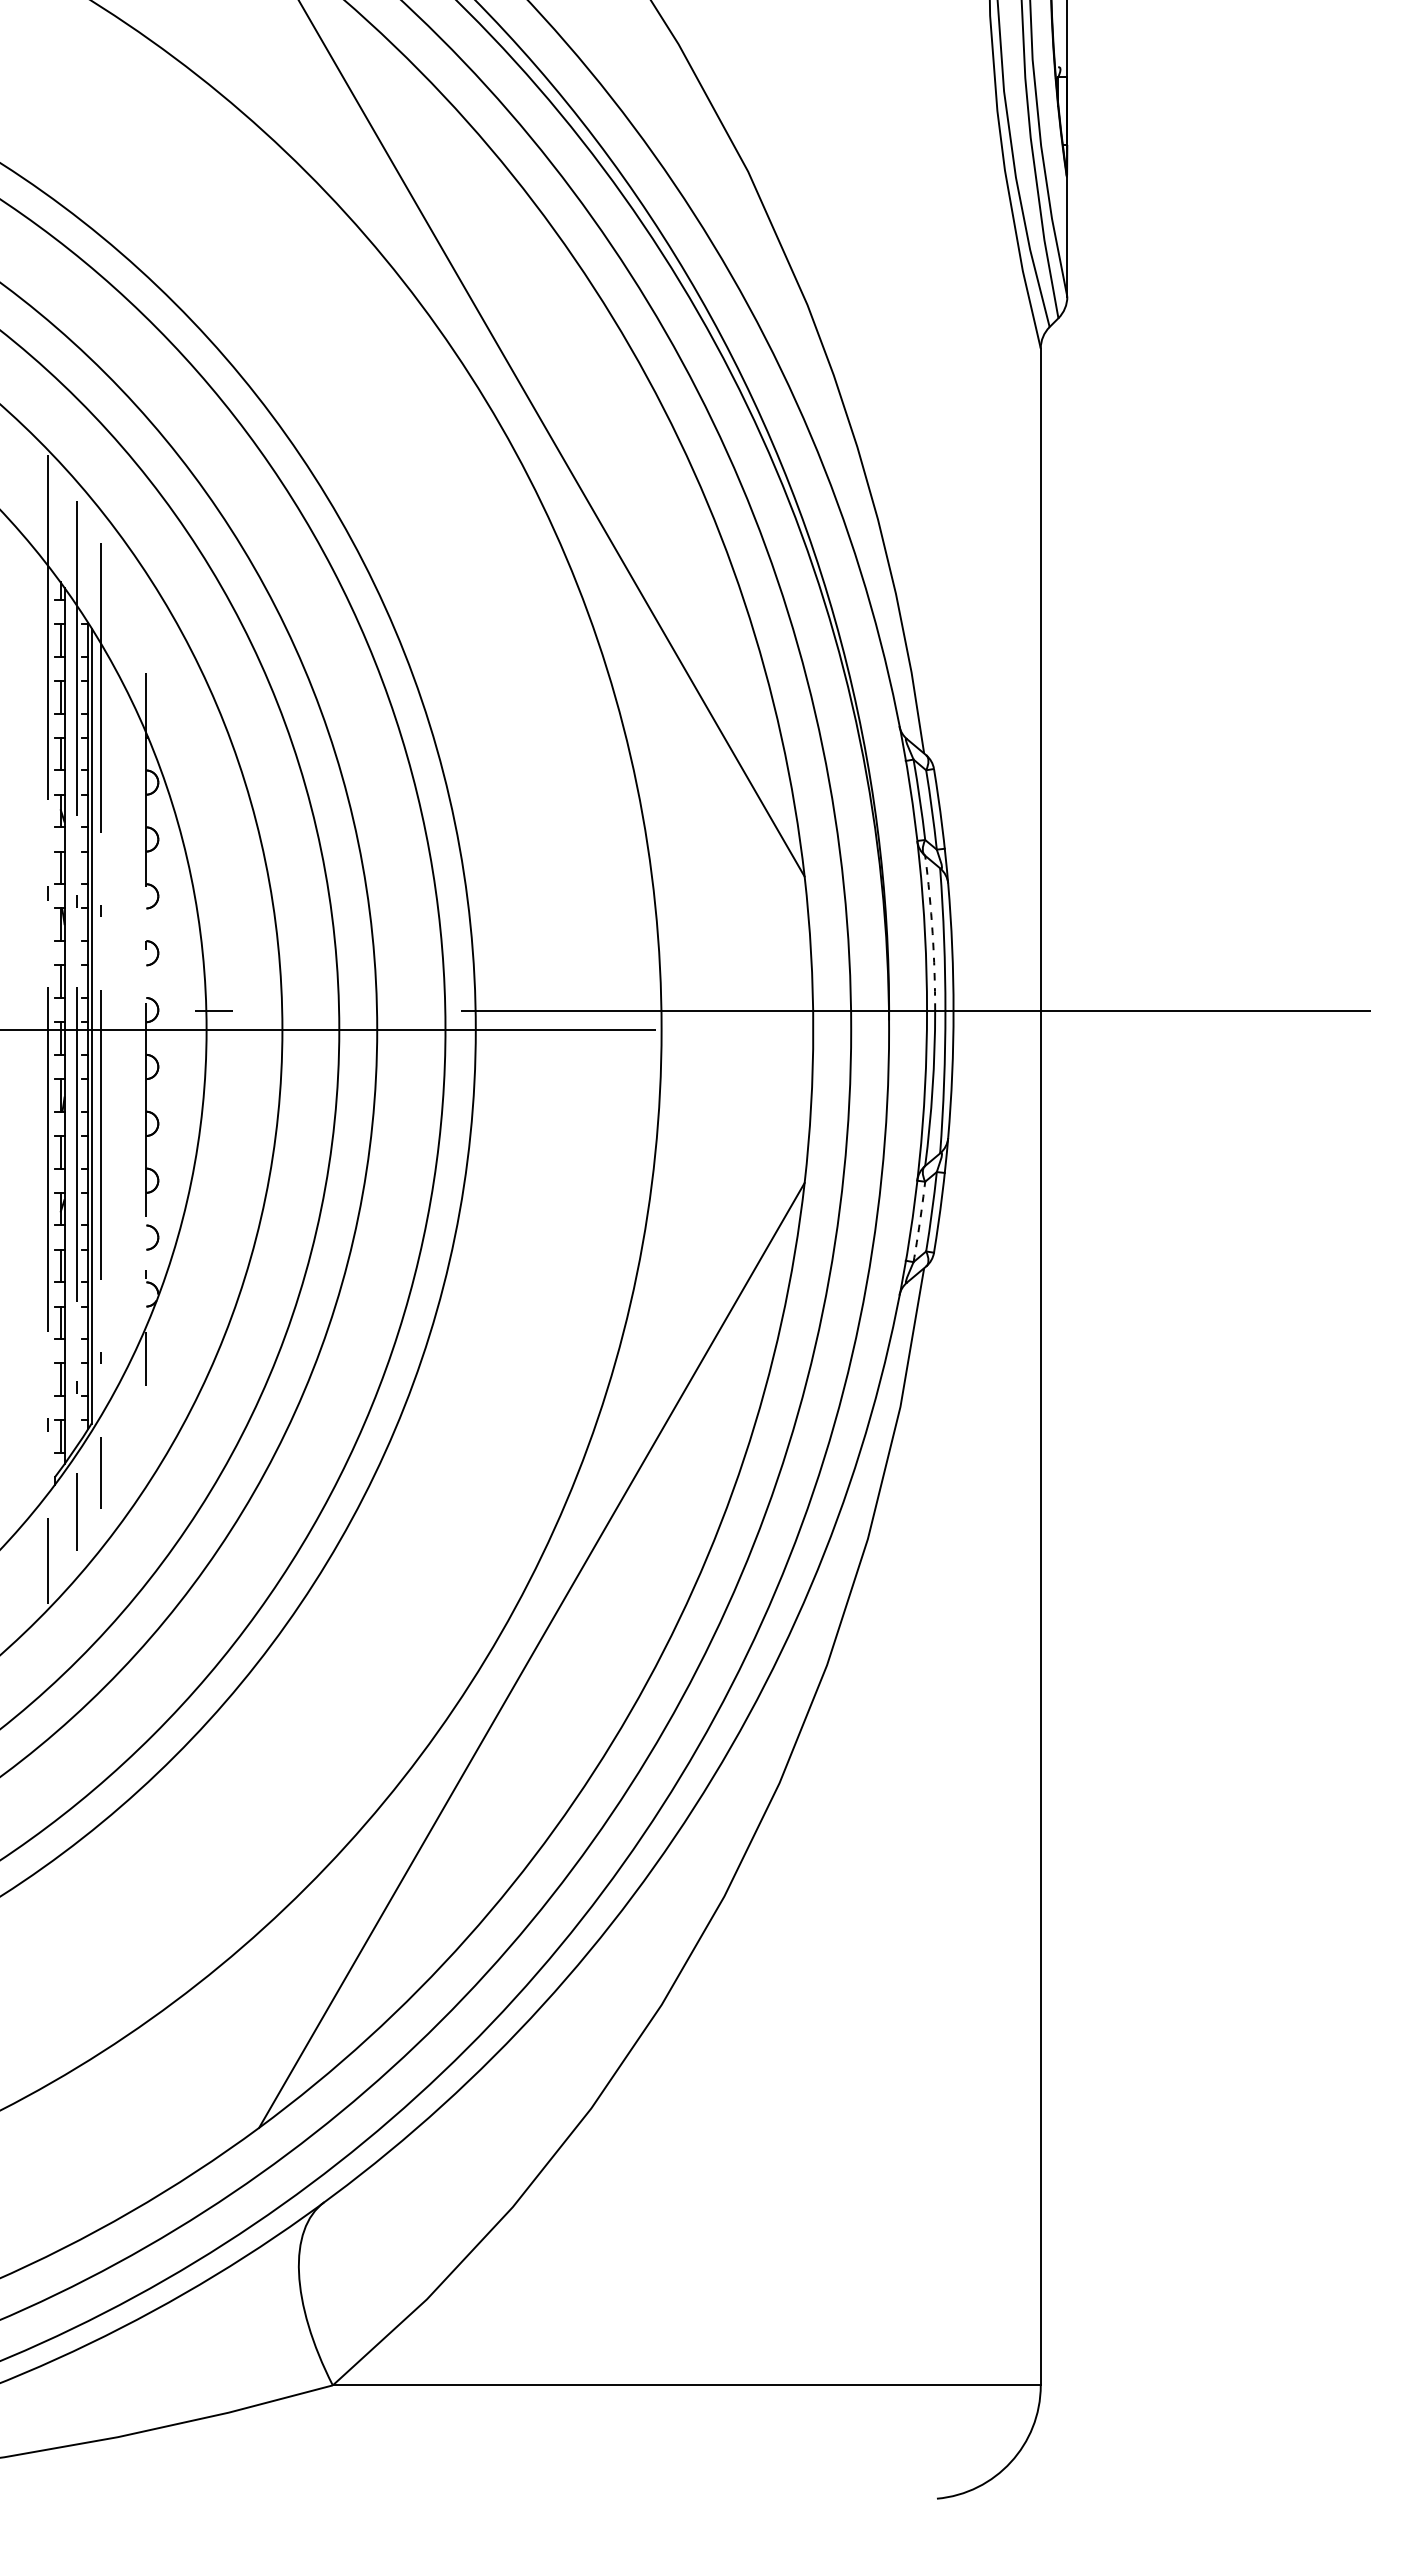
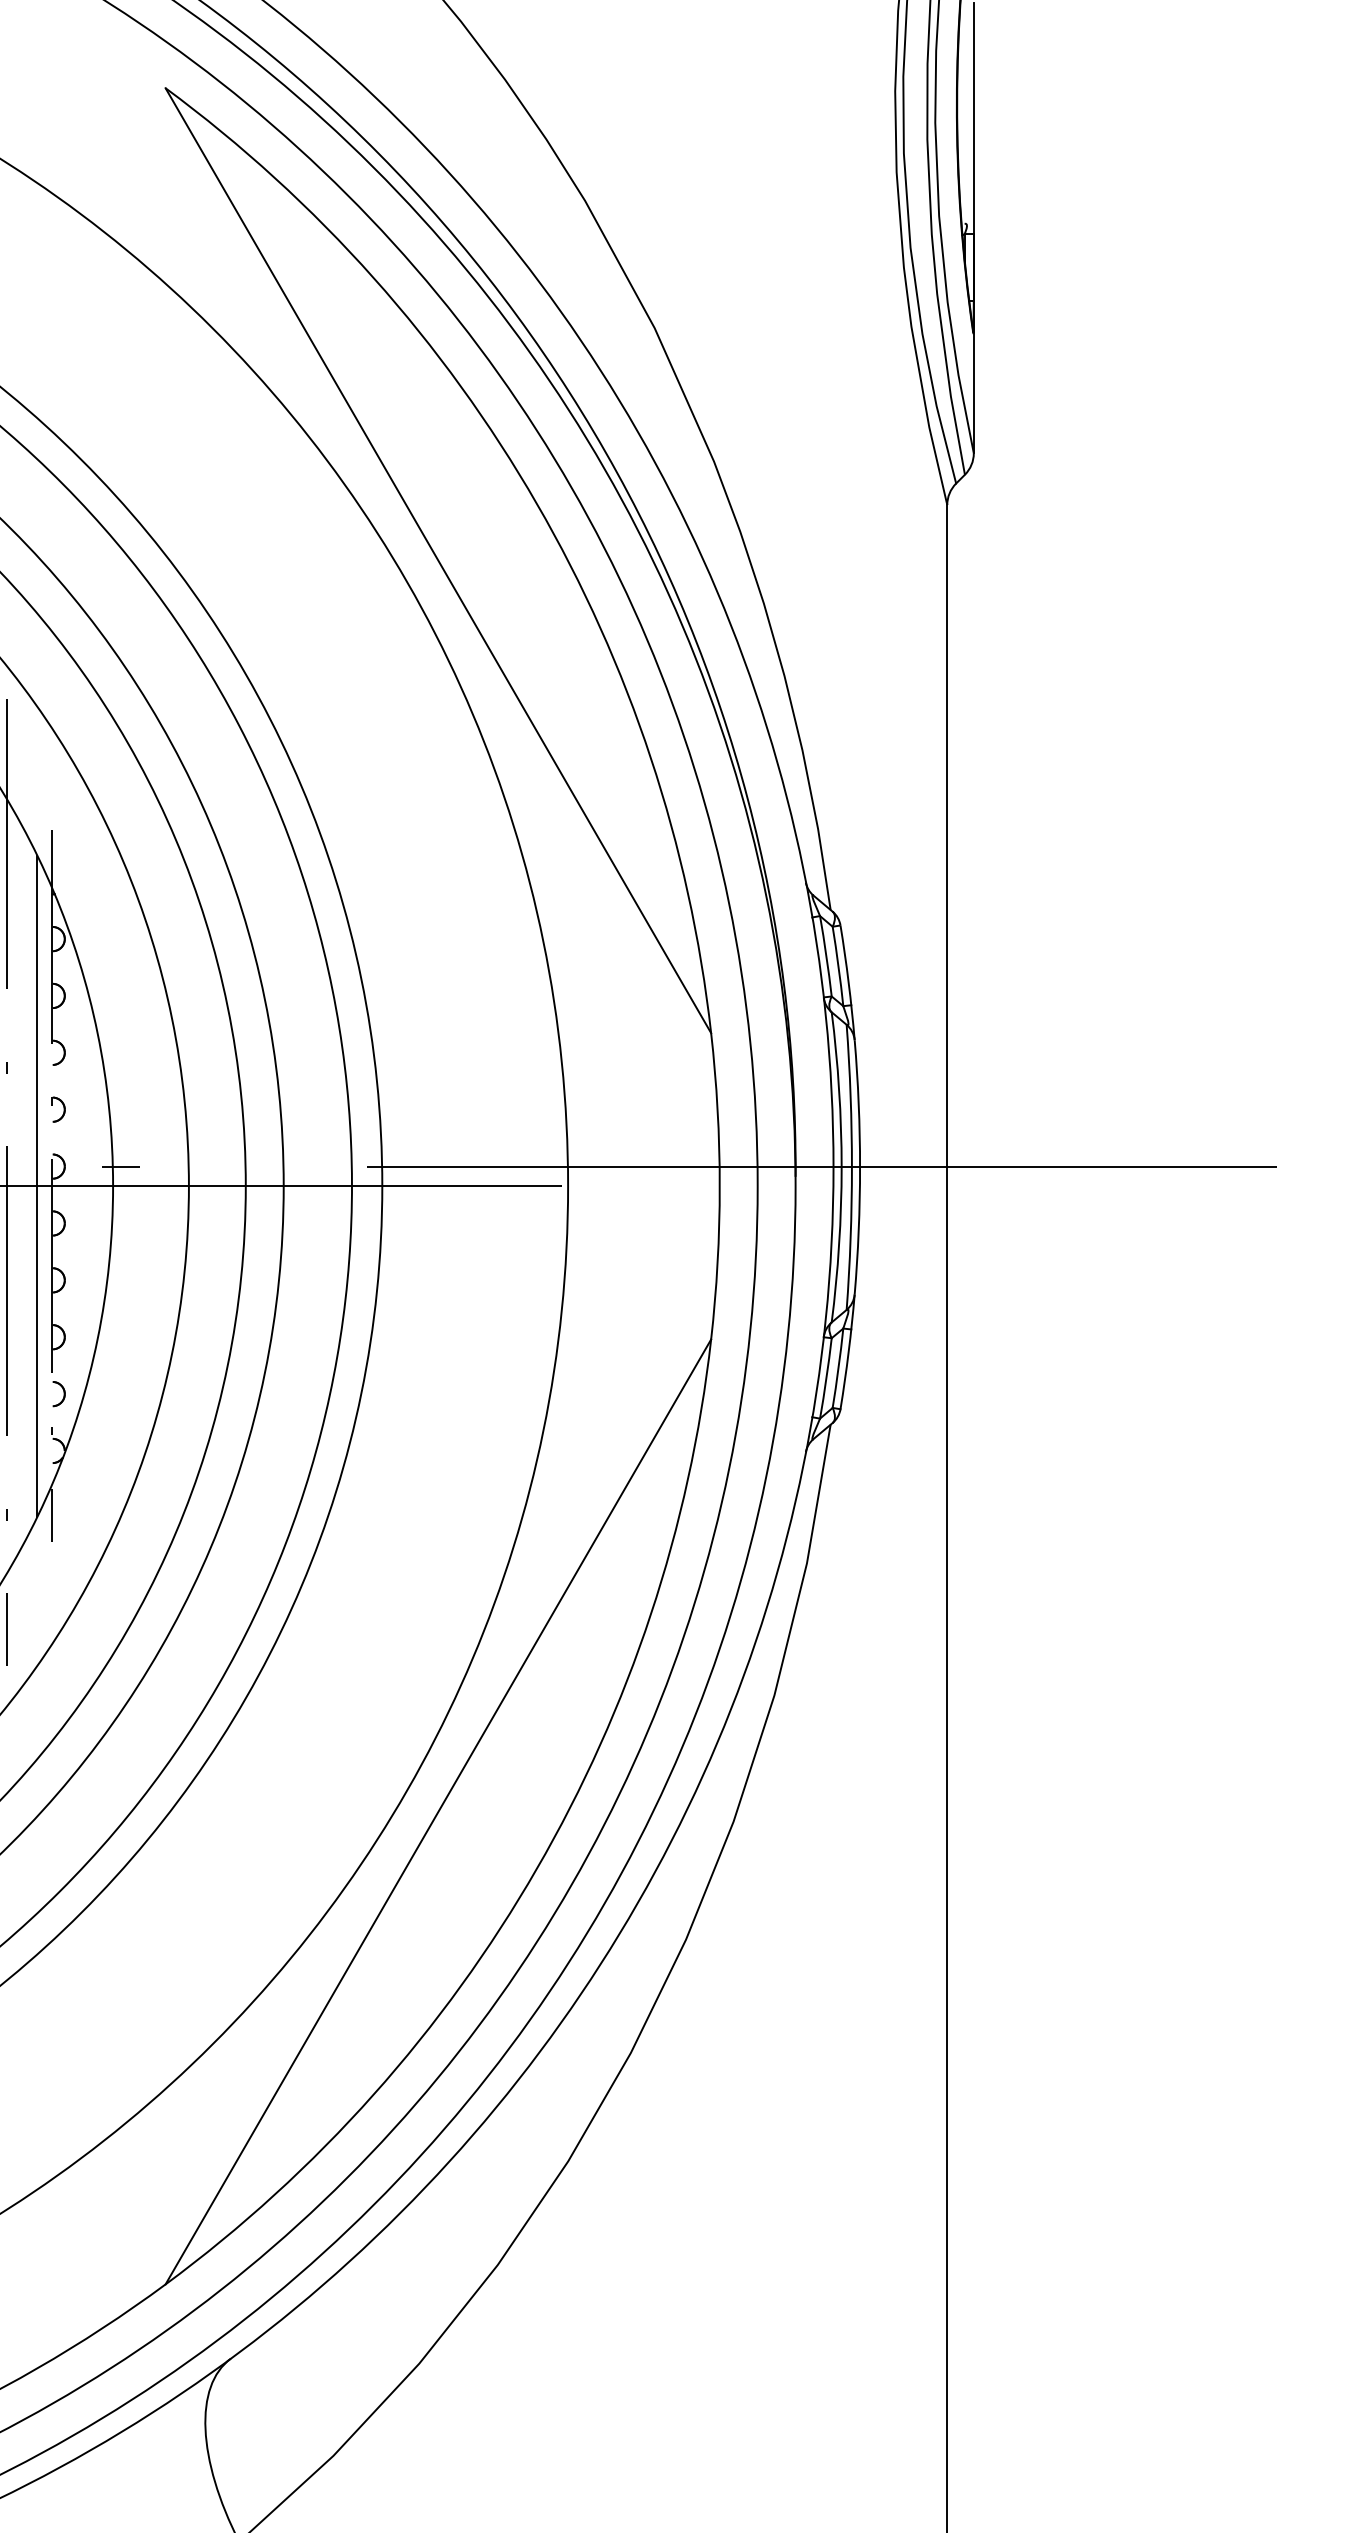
arc: (932, 933) -> (839, 1089), dashed -> solid
line: (130, 1029) -> (37, 1185), added
arc: (919, 1222) -> (826, 1378), dashed -> solid

